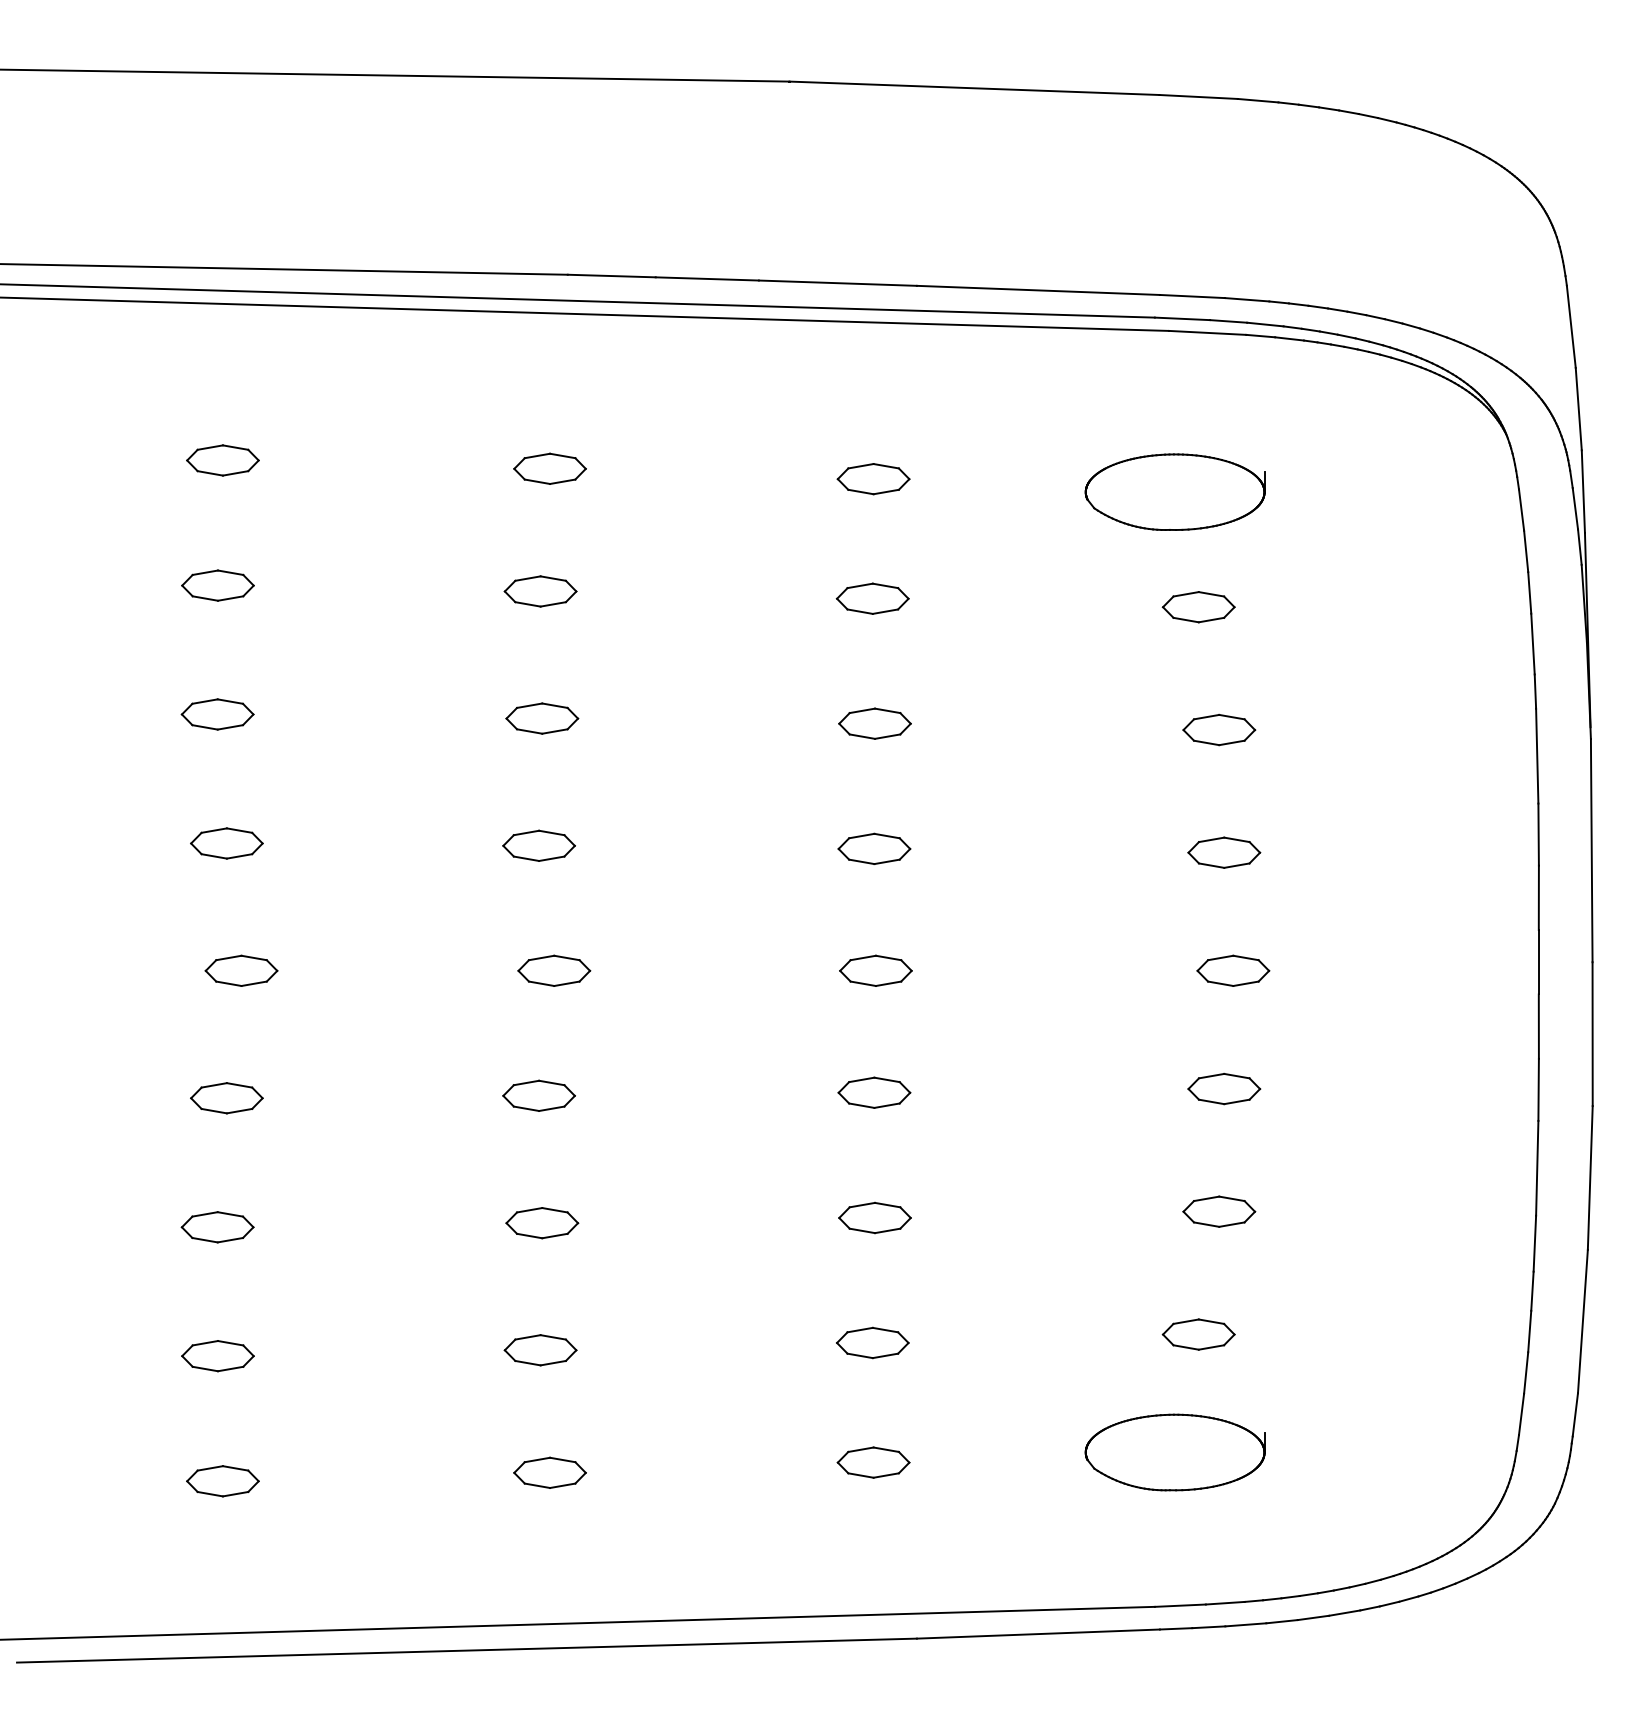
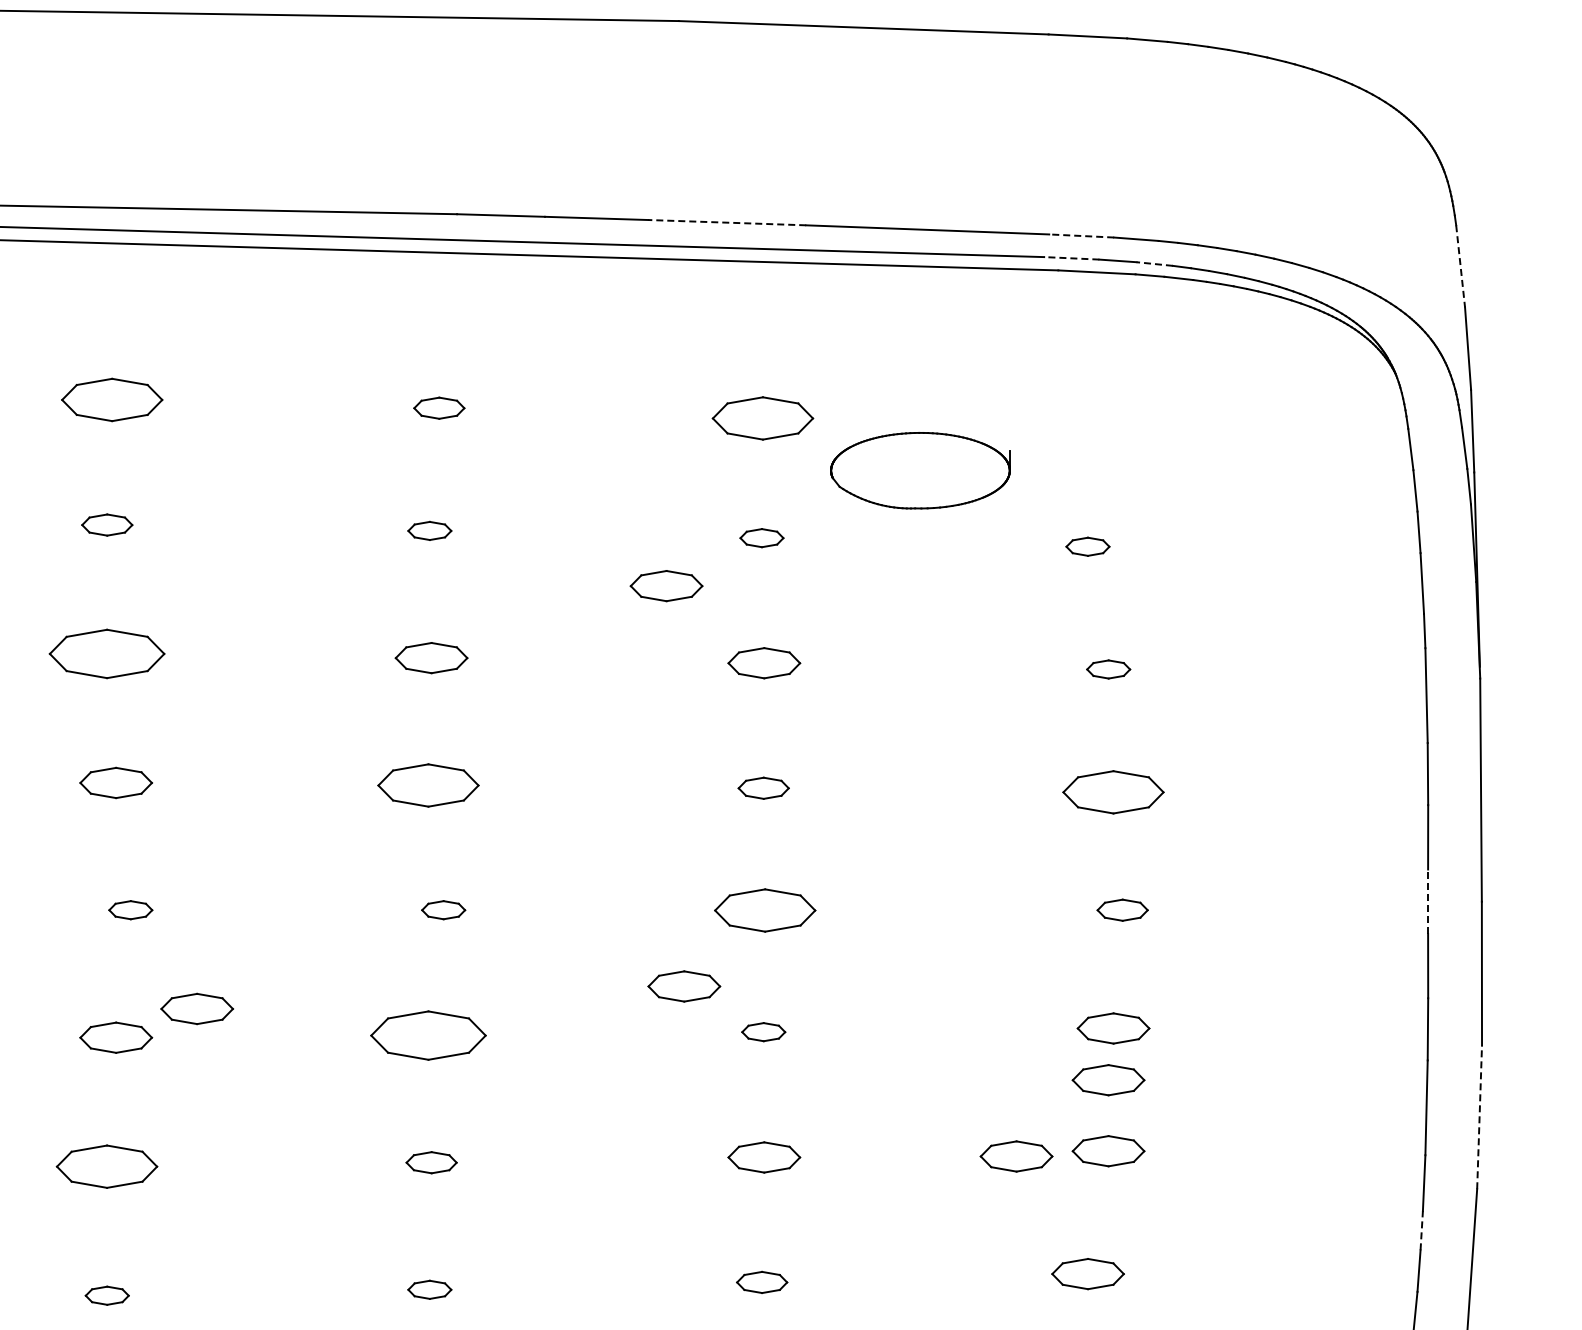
line: (837, 283) -> (726, 222), solid -> dashed
line: (1192, 296) -> (1081, 235), solid -> dashed
line: (1182, 318) -> (1071, 257), solid -> dashed
line: (1264, 324) -> (1153, 263), solid -> dashed
line: (1571, 327) -> (1460, 266), solid -> dashed
part: (222, 460) -> (111, 399), size x1.4
part: (549, 468) -> (438, 407), size x0.7
part: (873, 479) -> (762, 418), size x1.4
part: (1174, 491) -> (919, 469), moved
part: (217, 585) -> (106, 524), size x0.7
part: (540, 591) -> (429, 530), size x0.6
part: (872, 598) -> (761, 537), size x0.6
part: (1198, 607) -> (1087, 546), size x0.6
part: (777, 646) -> (666, 585), added
part: (217, 714) -> (106, 653), size x1.6
part: (1219, 729) -> (1108, 668), size x0.6
part: (538, 845) -> (427, 784), size x1.4
part: (874, 848) -> (763, 787), size x0.7
part: (1224, 852) -> (1113, 791), size x1.4
line: (1538, 961) -> (1427, 900), solid -> dashed
part: (241, 970) -> (130, 909), size x0.6
part: (554, 970) -> (443, 909), size x0.6
part: (875, 970) -> (764, 909), size x1.4
part: (1233, 970) -> (1122, 909), size x0.7
part: (794, 1046) -> (683, 985), added
part: (307, 1069) -> (196, 1008), added
part: (874, 1092) -> (763, 1031), size x0.6
part: (538, 1095) -> (427, 1034), size x1.6
part: (1219, 1140) -> (1108, 1079), added
line: (1590, 1177) -> (1479, 1116), solid -> dashed
part: (1127, 1216) -> (1016, 1155), added
part: (542, 1223) -> (431, 1162), size x0.7
part: (217, 1227) -> (106, 1166), size x1.4
line: (1532, 1291) -> (1421, 1230), solid -> dashed
part: (872, 1342) -> (761, 1281), size x0.7
part: (540, 1350) -> (429, 1289), size x0.6
part: (217, 1356) -> (106, 1295), size x0.6

